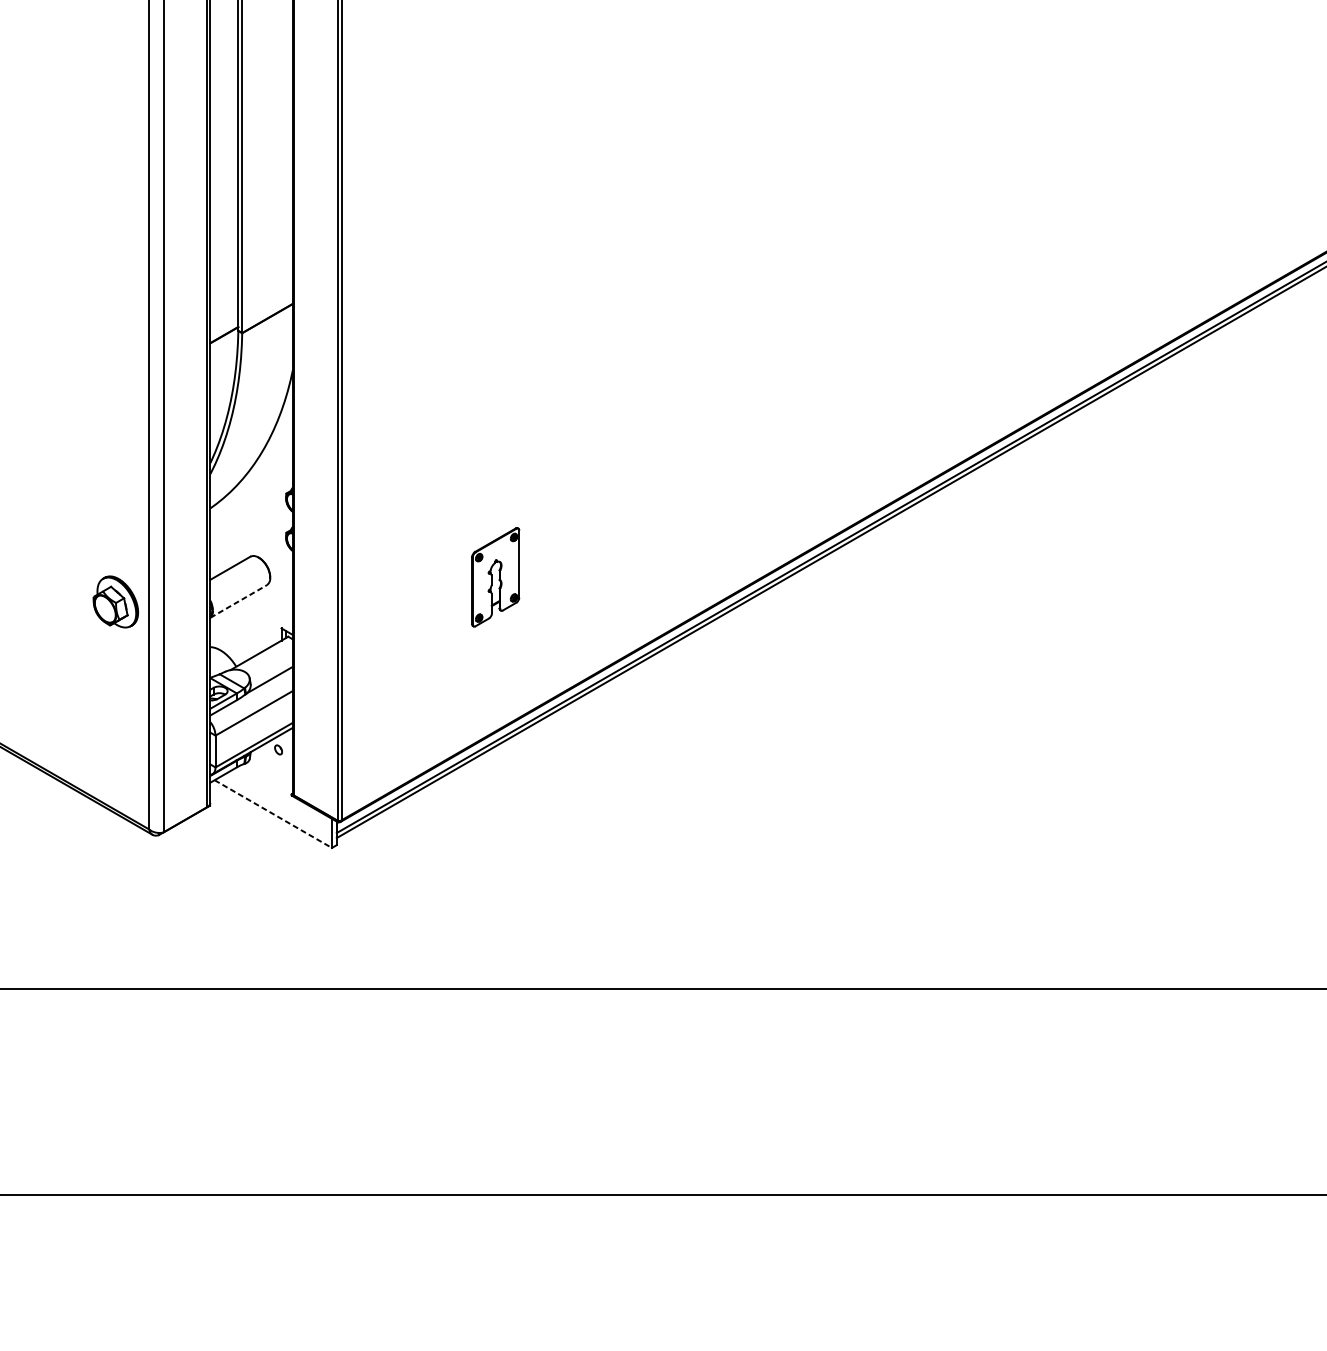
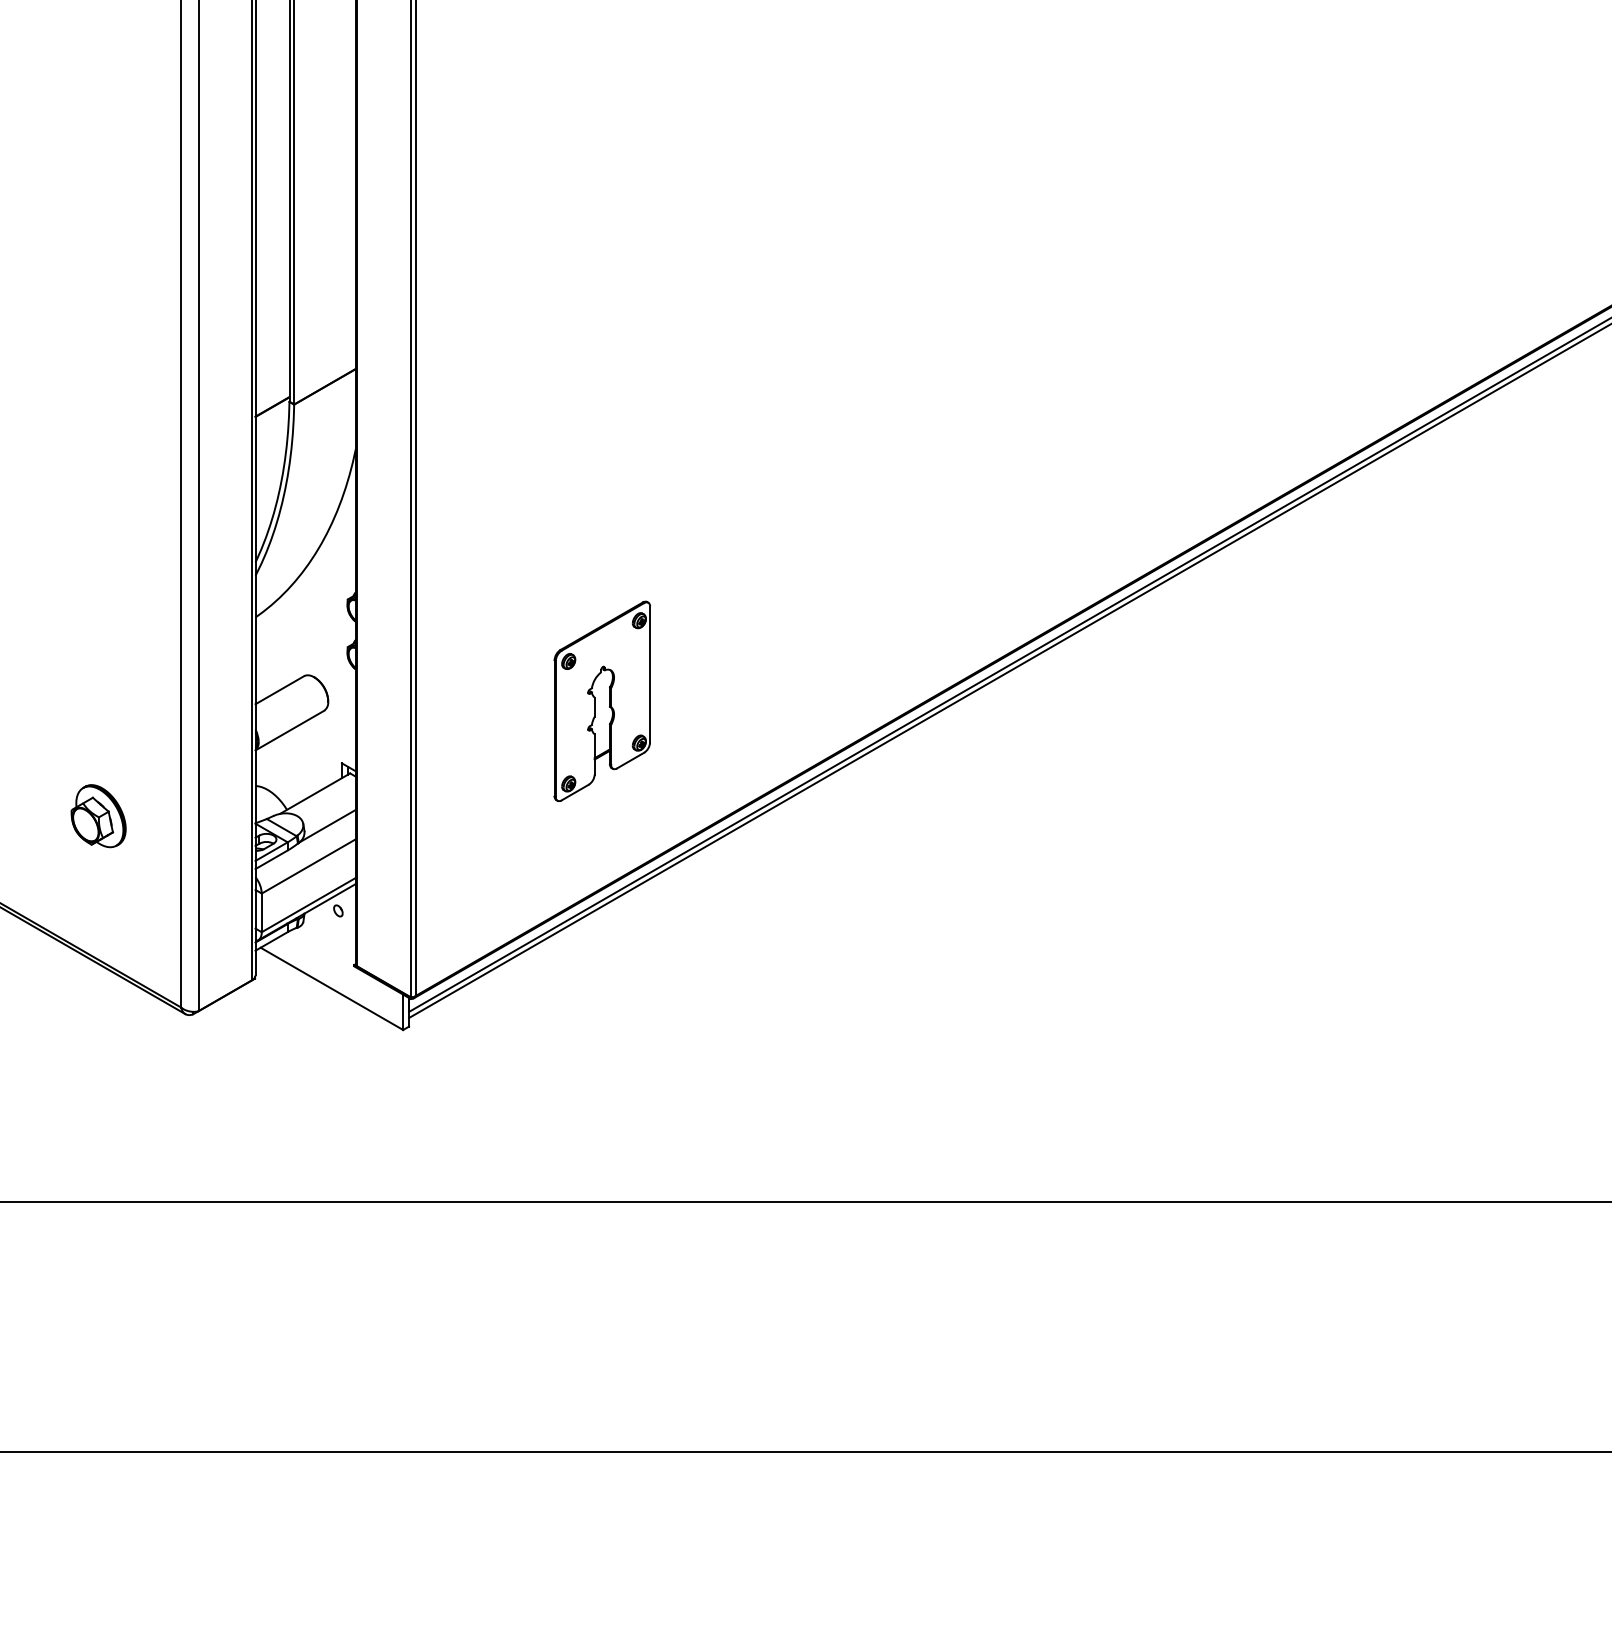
part: (495, 576) -> (601, 700), size x1.67
line: (238, 601) -> (289, 730), dashed -> solid
part: (115, 602) -> (98, 816), moved
line: (273, 814) -> (332, 989), dashed -> solid

